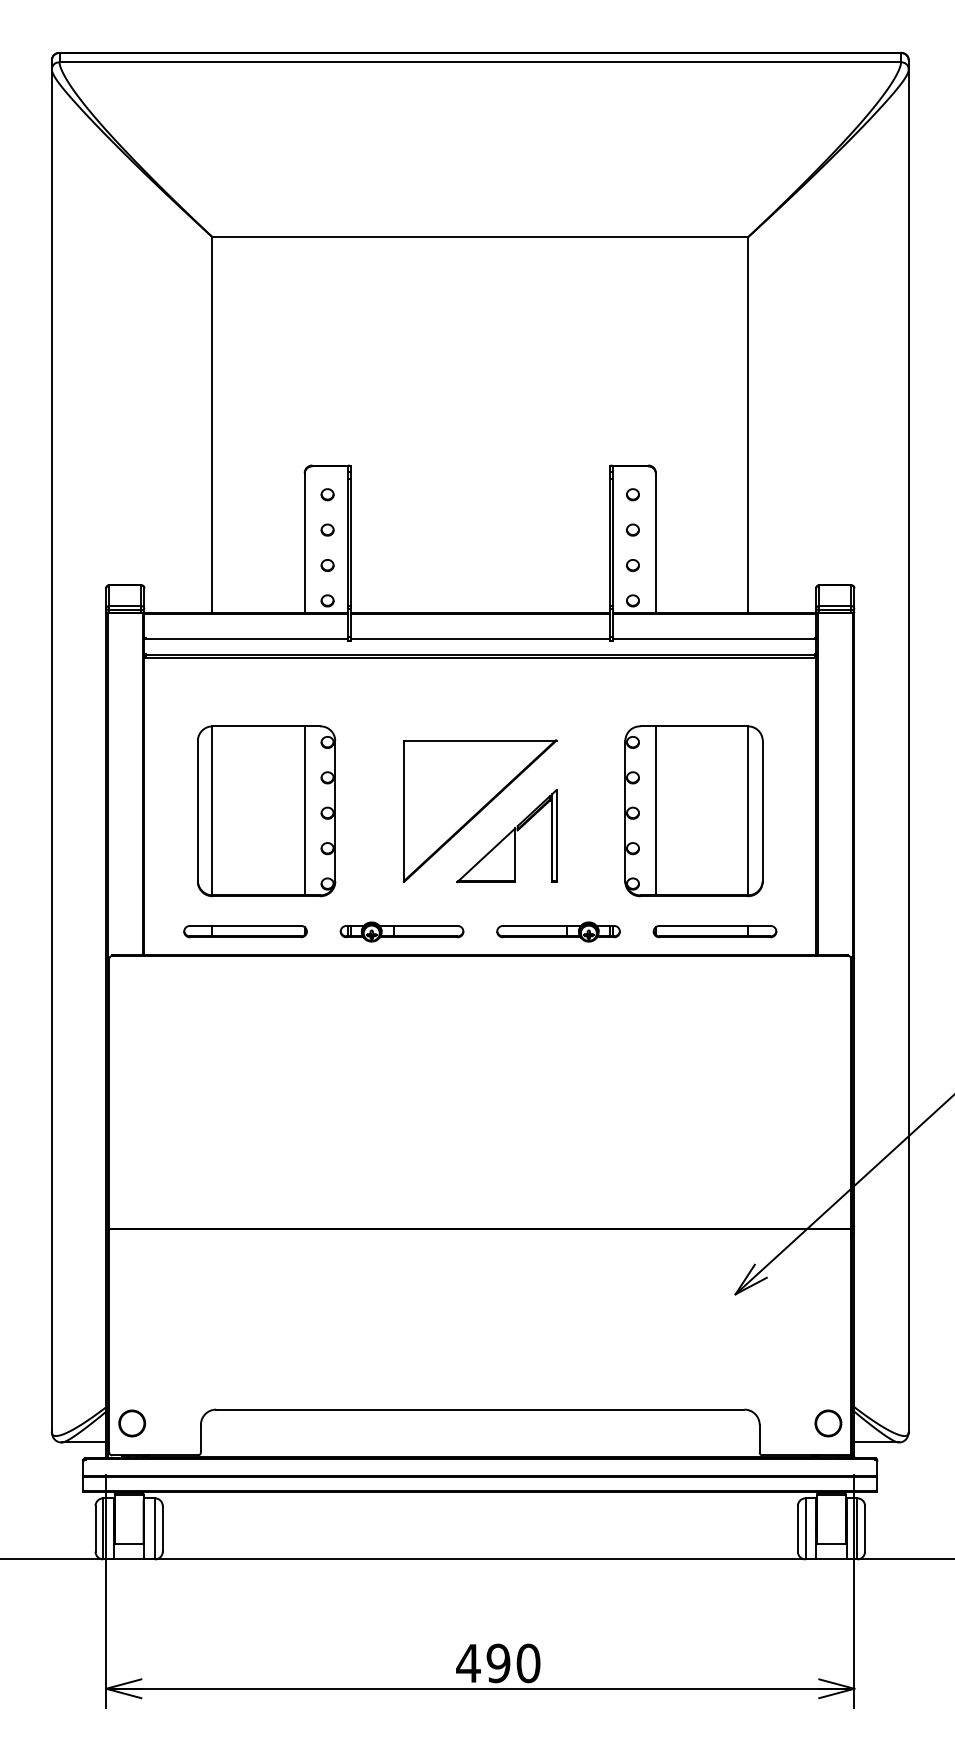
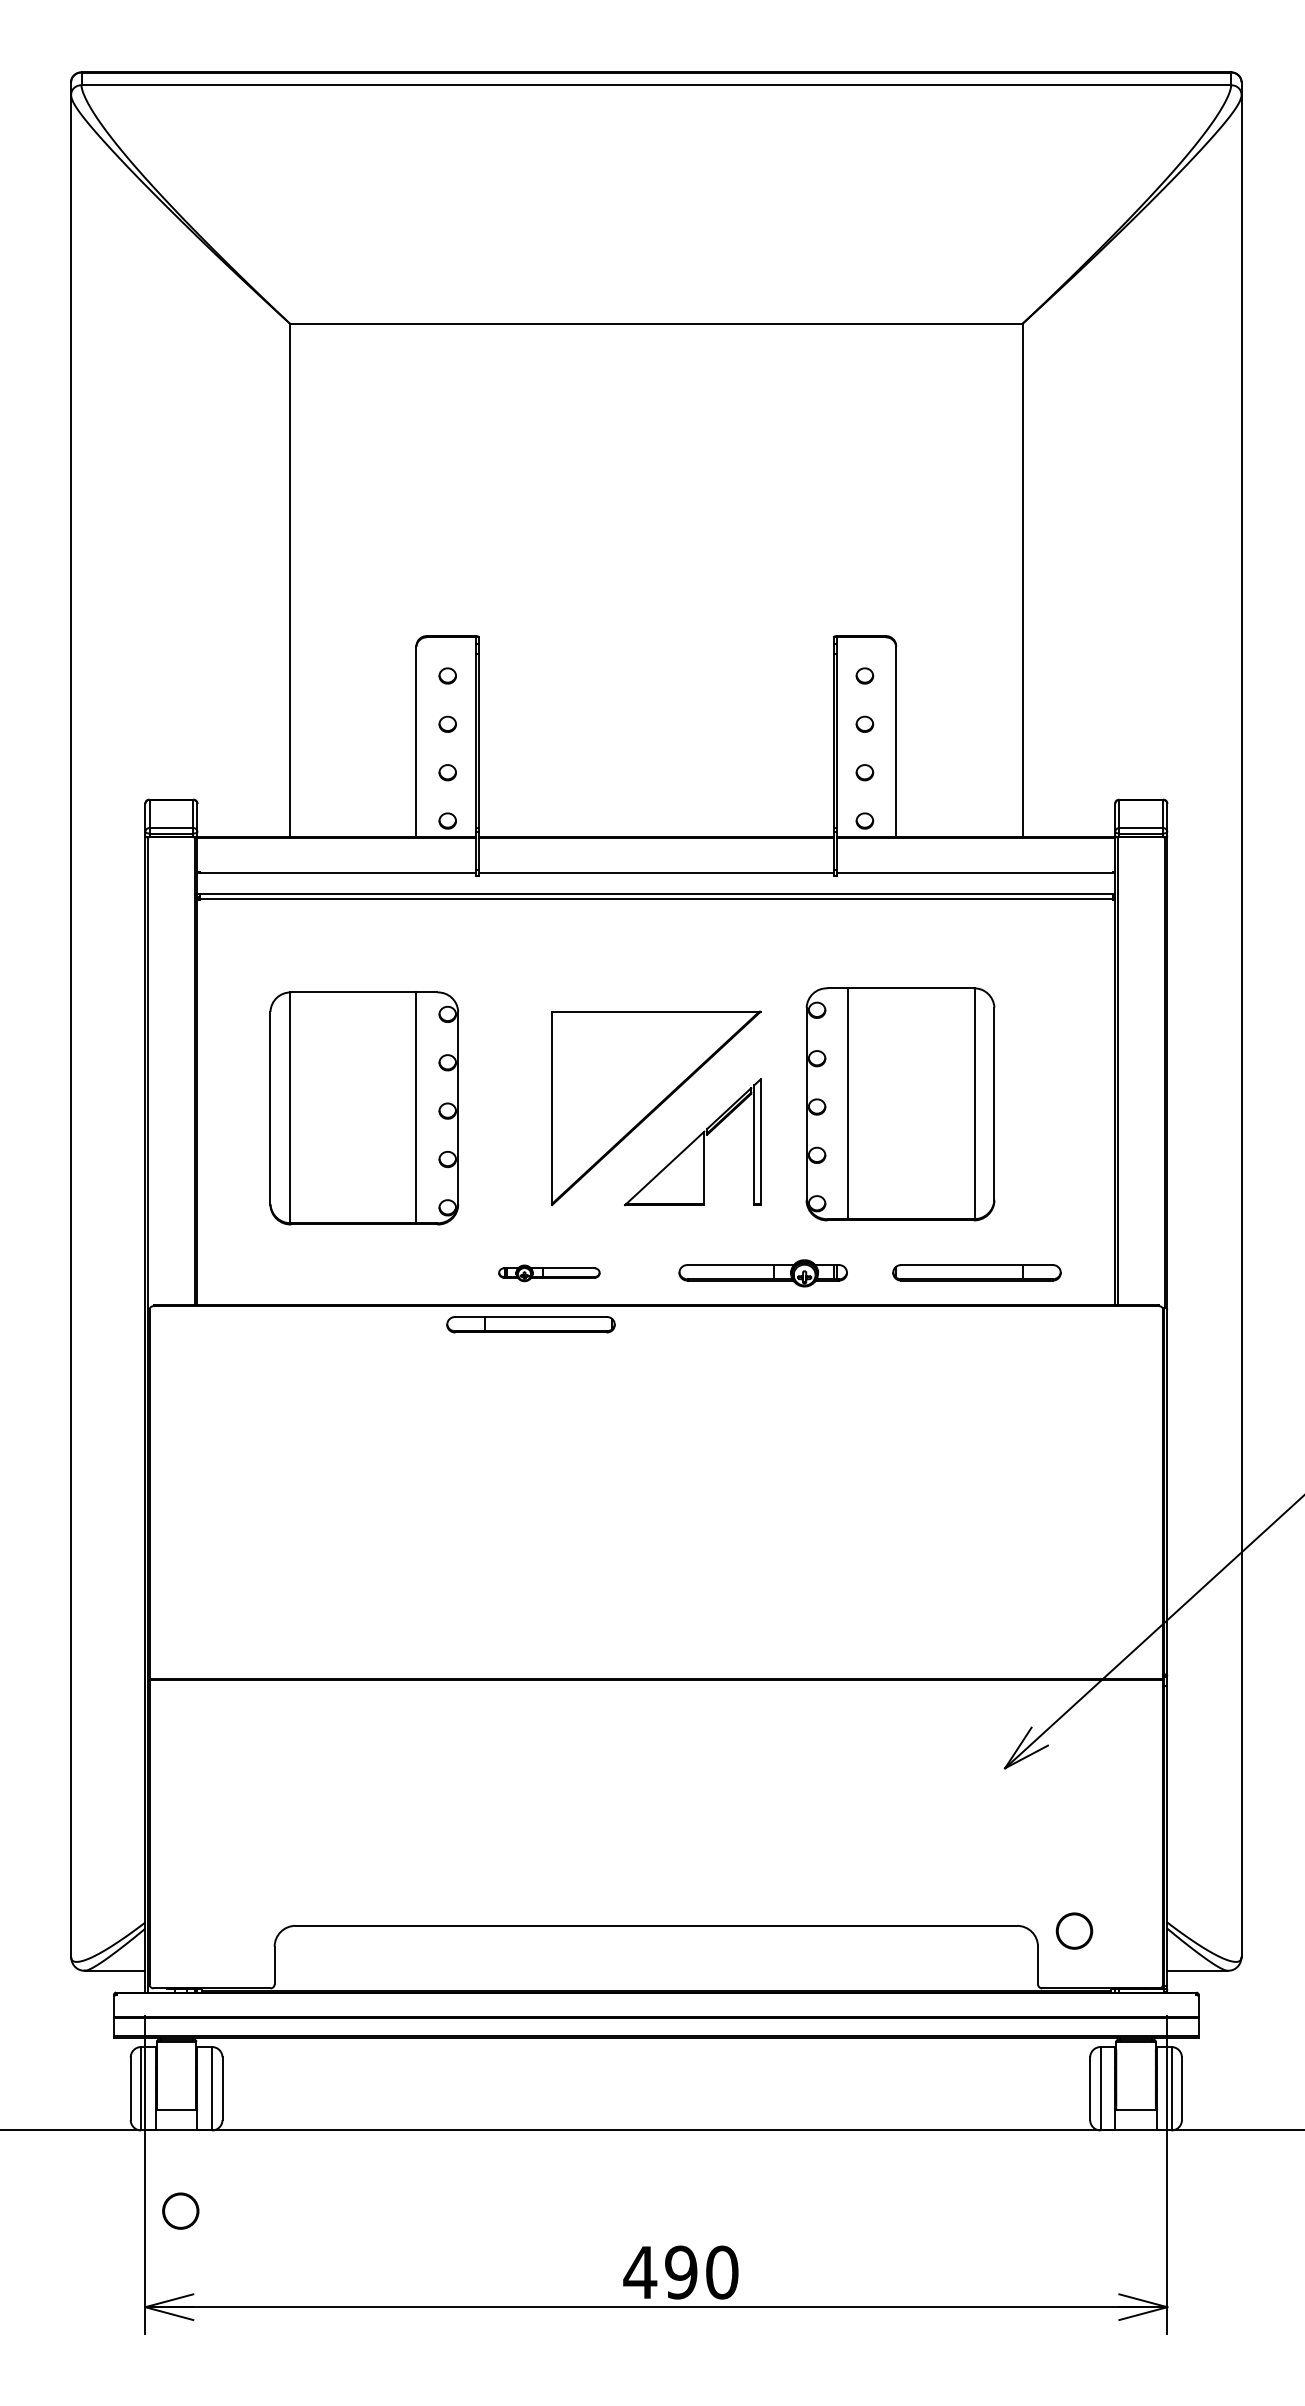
part: (693, 811) -> (899, 1104), moved
part: (245, 931) -> (530, 1324), moved
part: (401, 931) -> (548, 1272), size x0.6
part: (132, 1423) -> (181, 2211), moved
part: (828, 1423) -> (1074, 1931), moved

